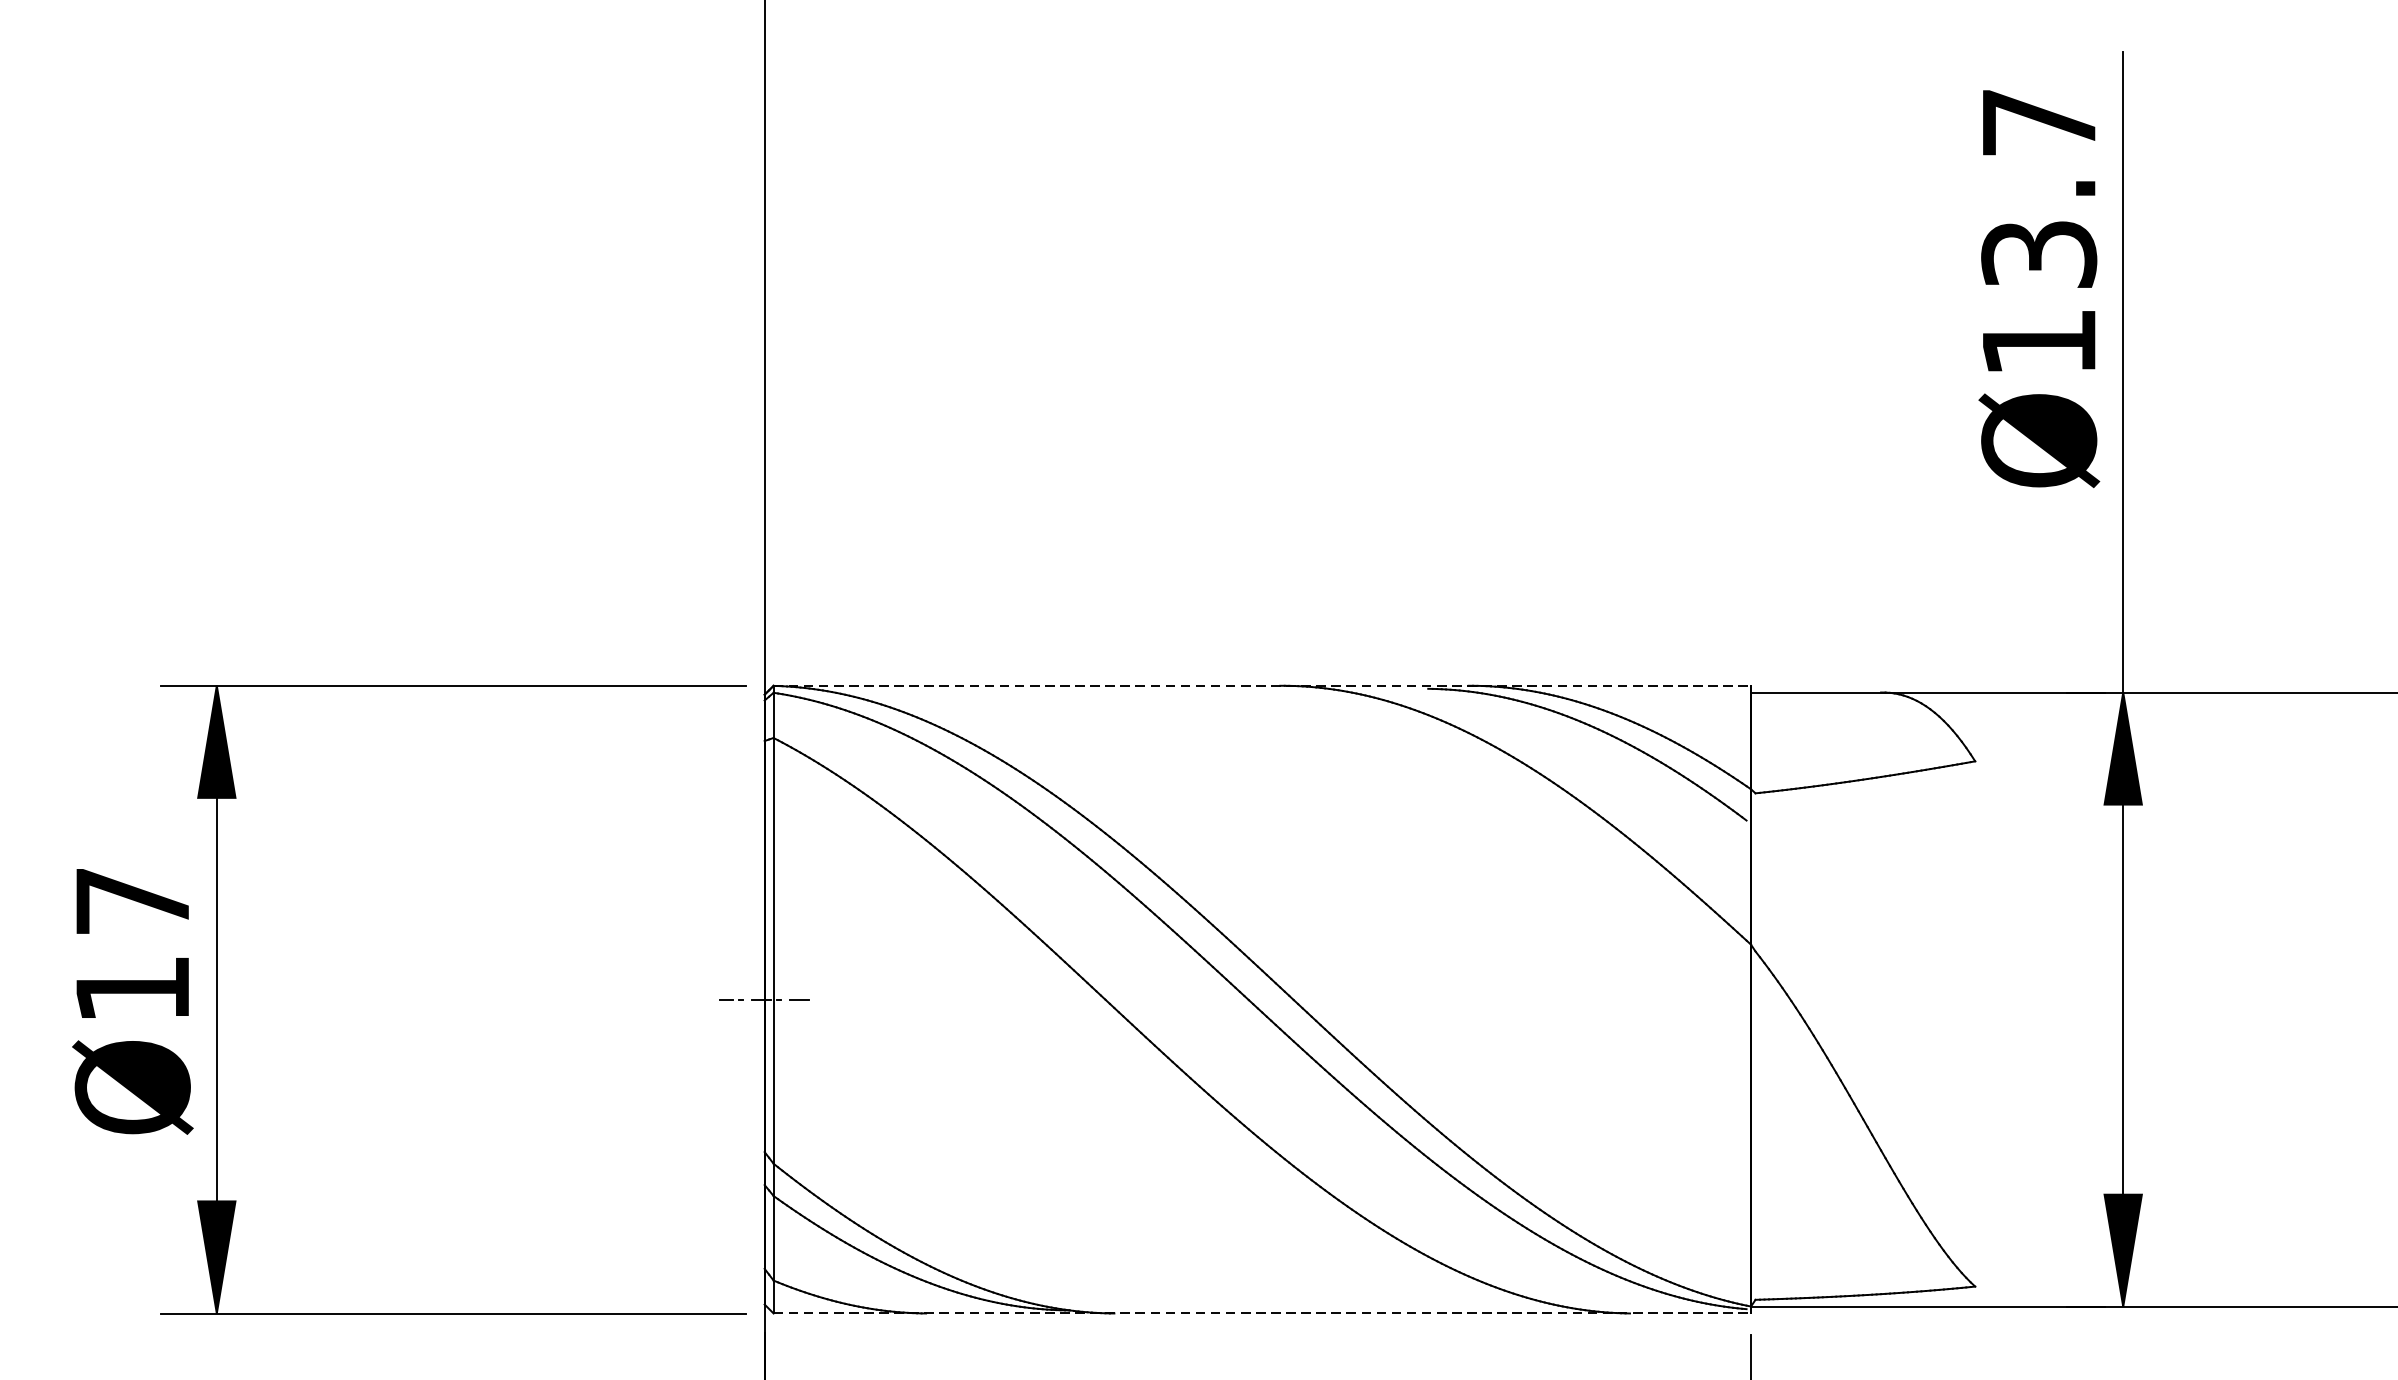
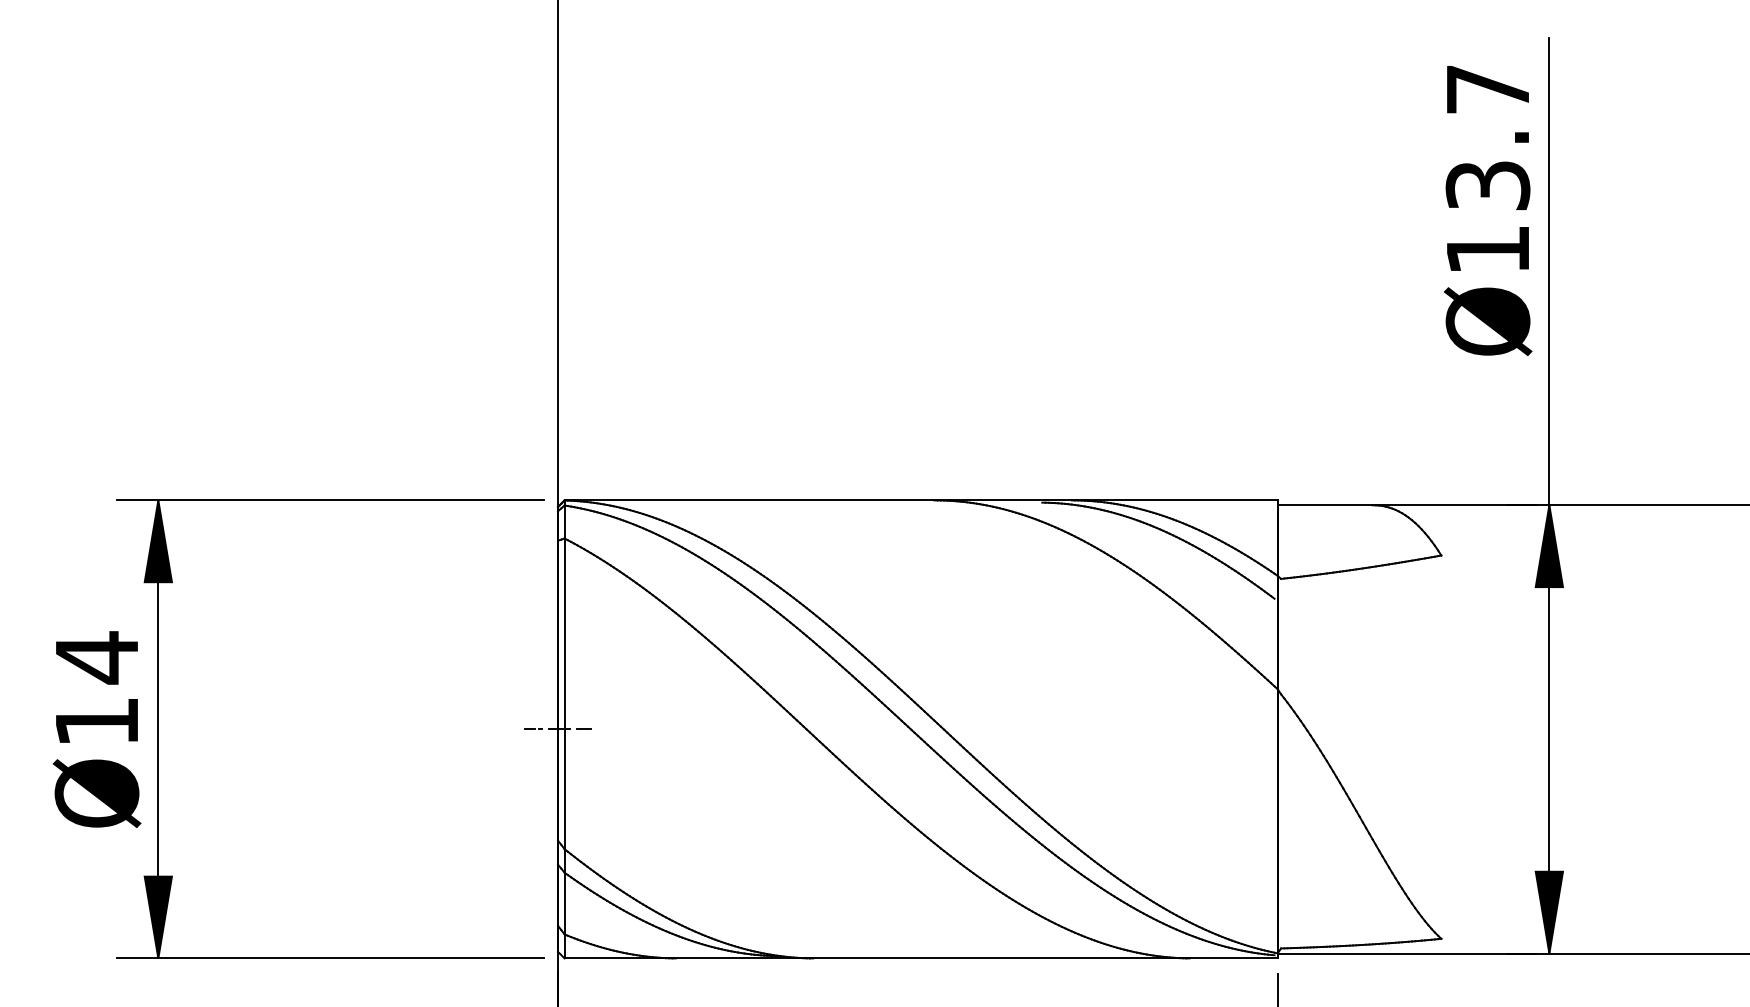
line: (1262, 685) -> (921, 500), dashed -> solid
text: (132, 901) -> (96, 657), Ø17 -> Ø14
line: (1262, 1313) -> (921, 958), dashed -> solid

